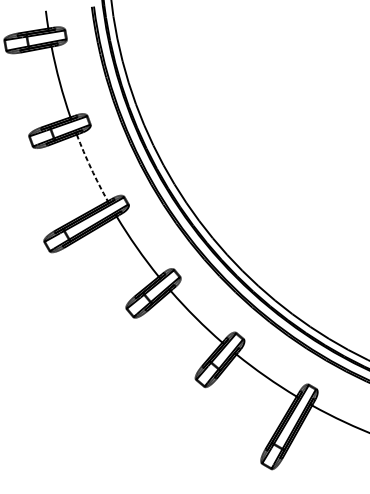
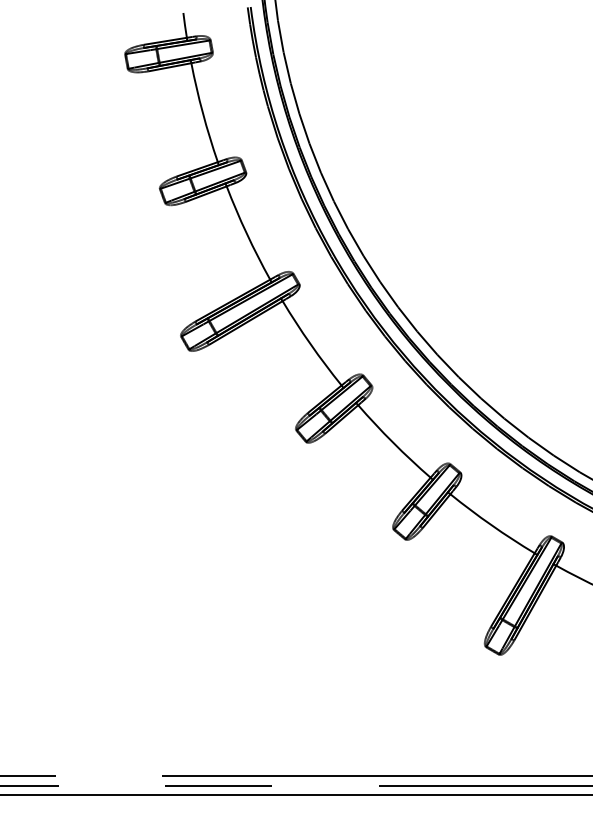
arc: (90, 168) -> (246, 233), dashed -> solid

